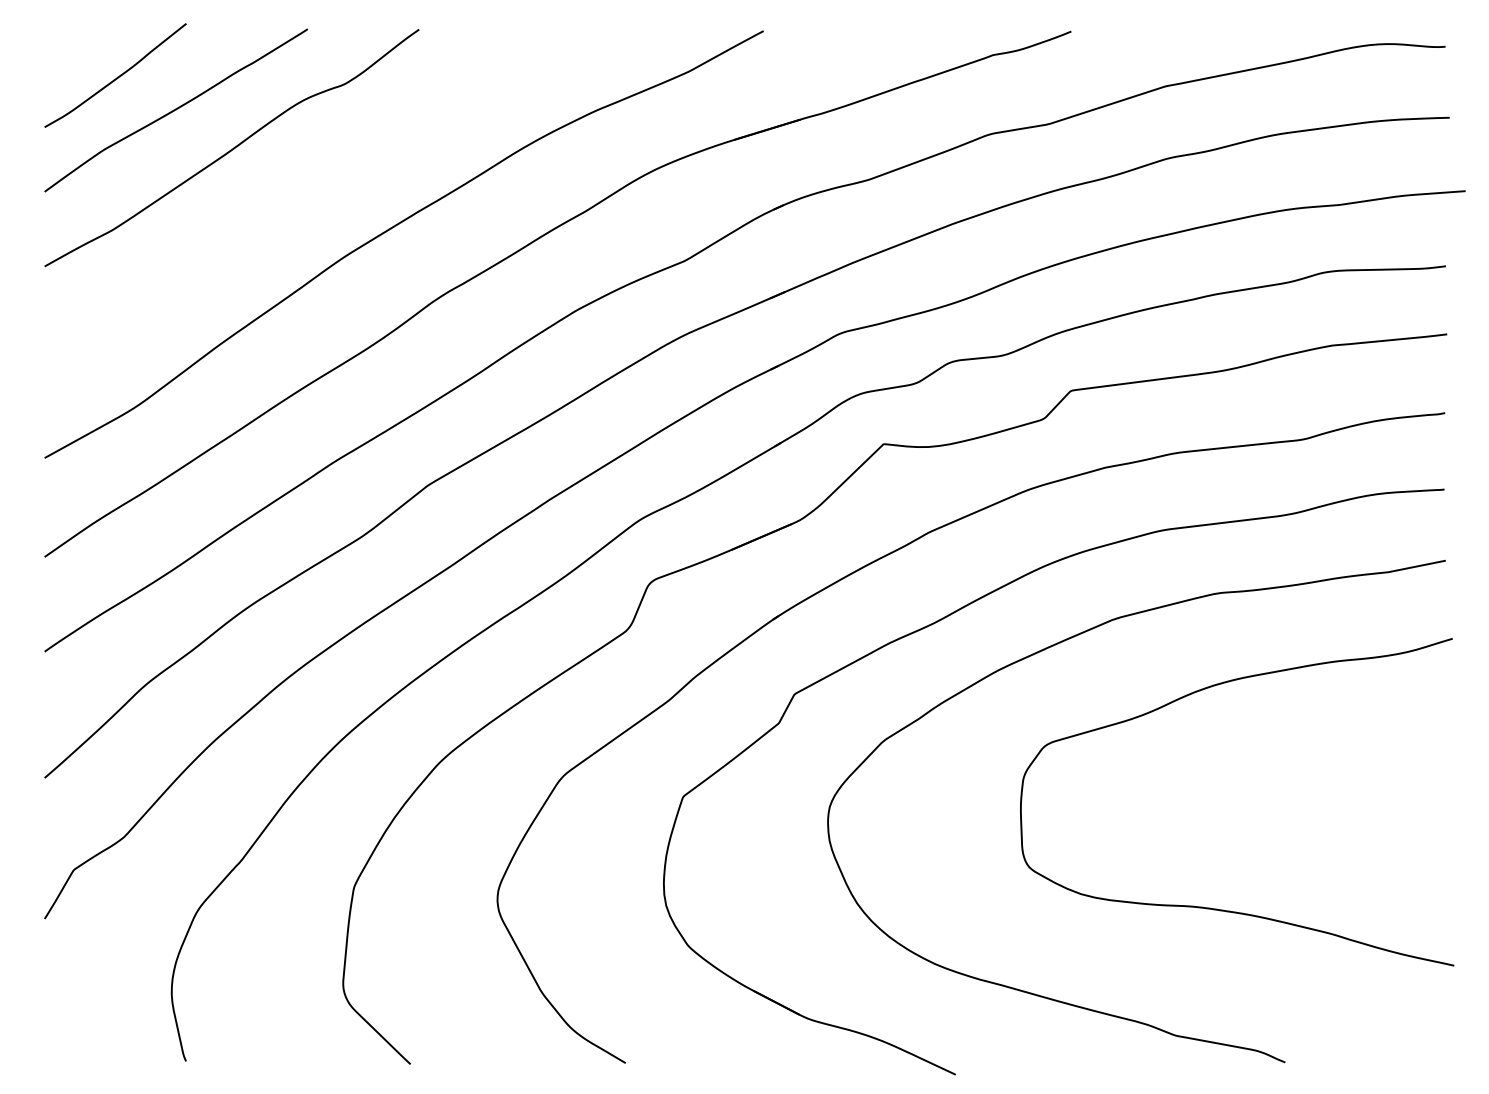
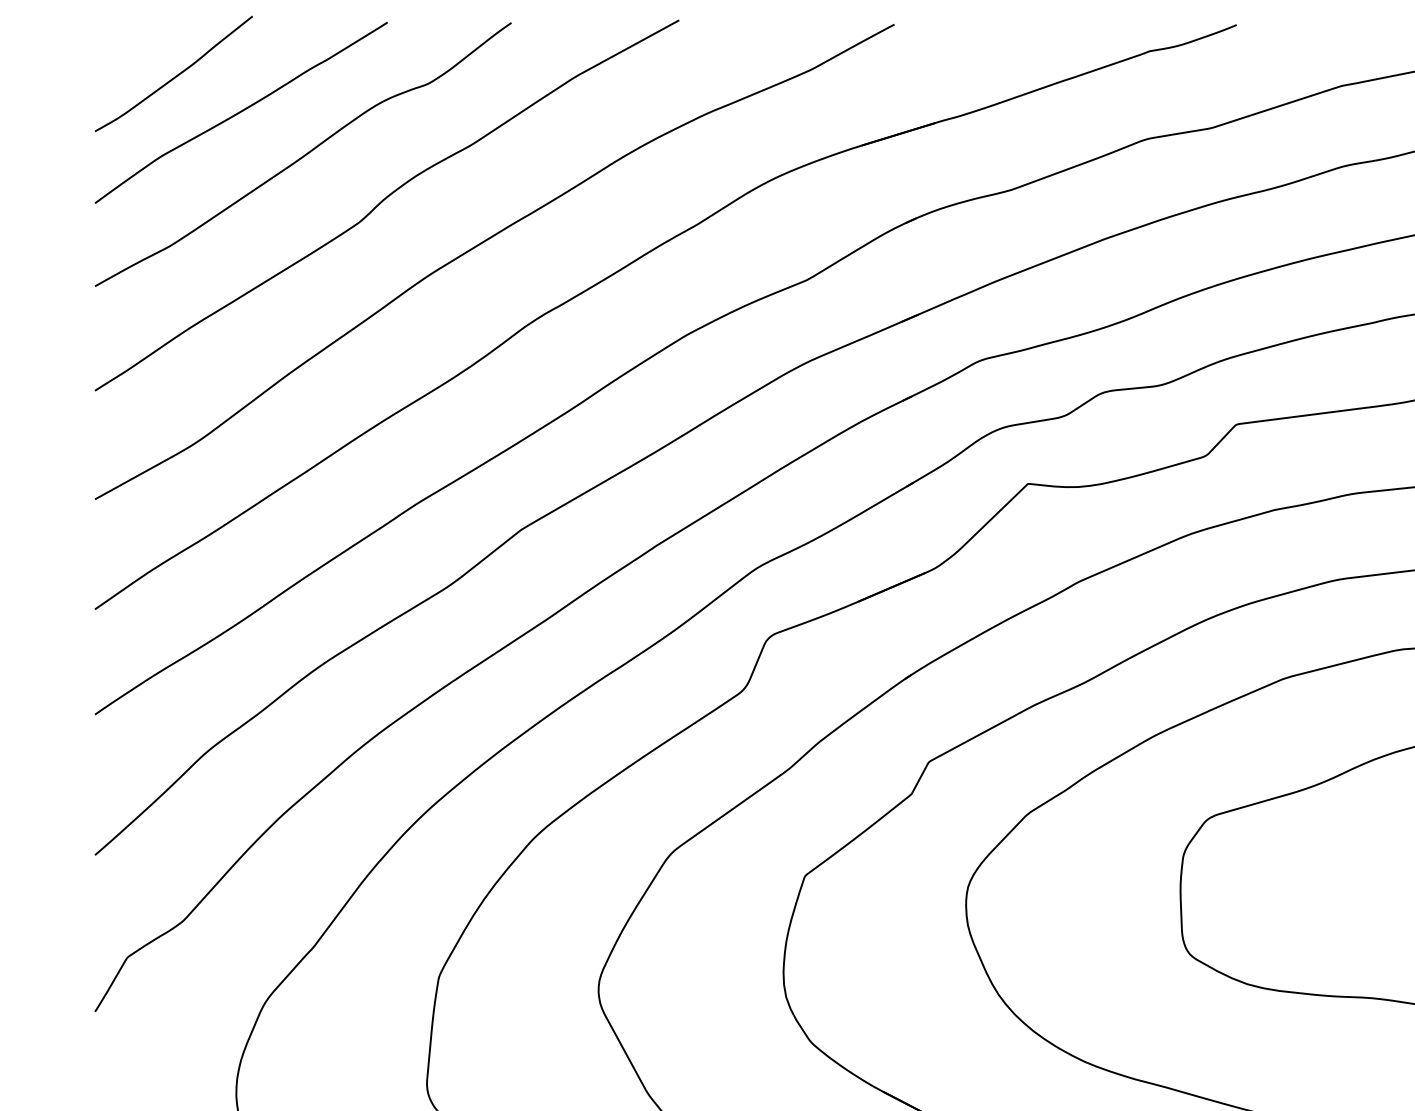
curve: (305, 189) -> (385, 200), added

